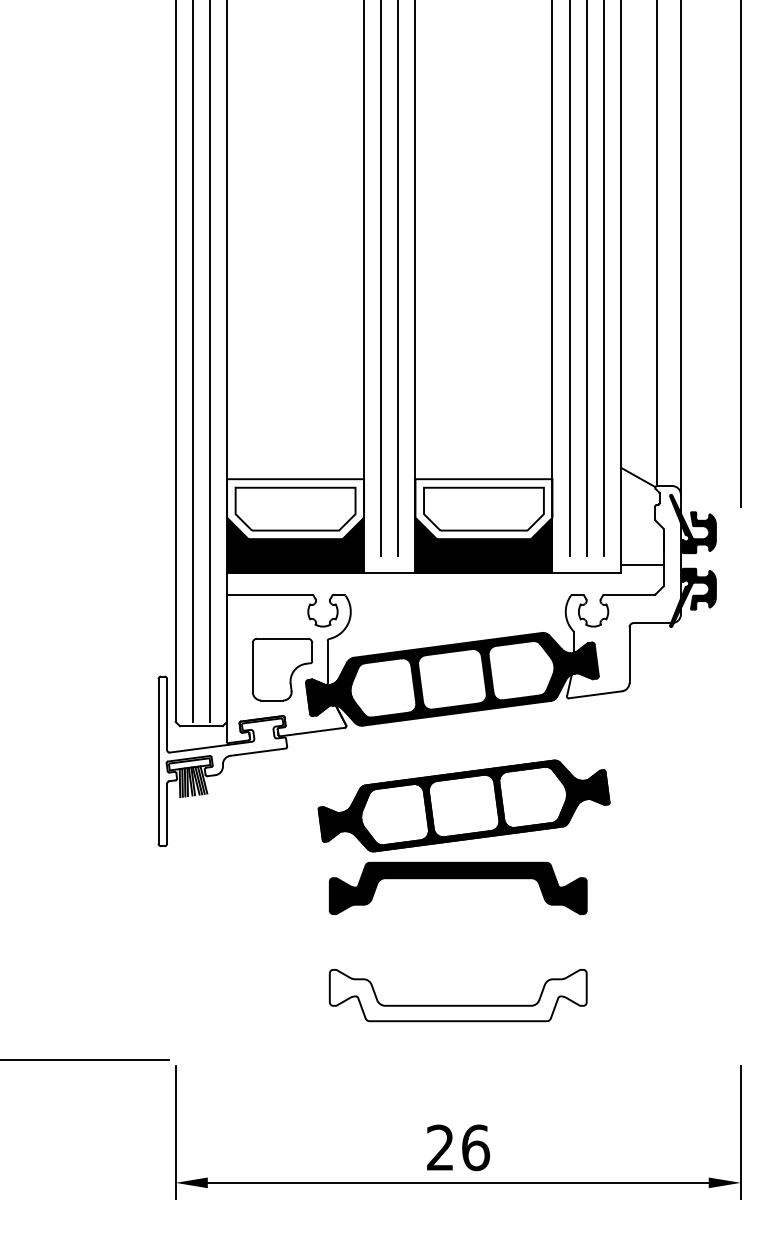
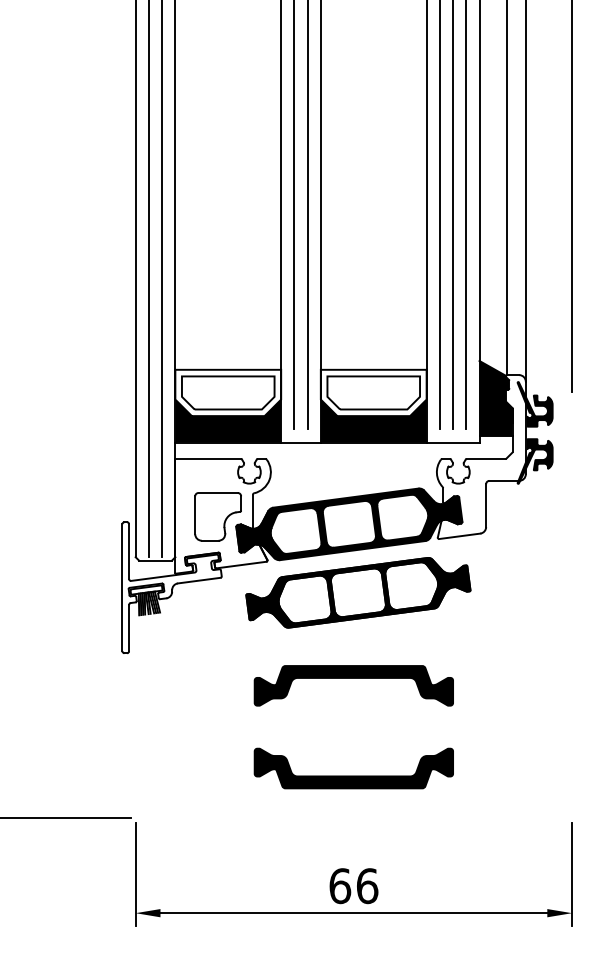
fill: (641, 516) -> (495, 398), added
part: (463, 805) -> (357, 592), moved
fill: (457, 995) -> (353, 768), added
text: (440, 1147) -> (340, 885), 26 -> 66

